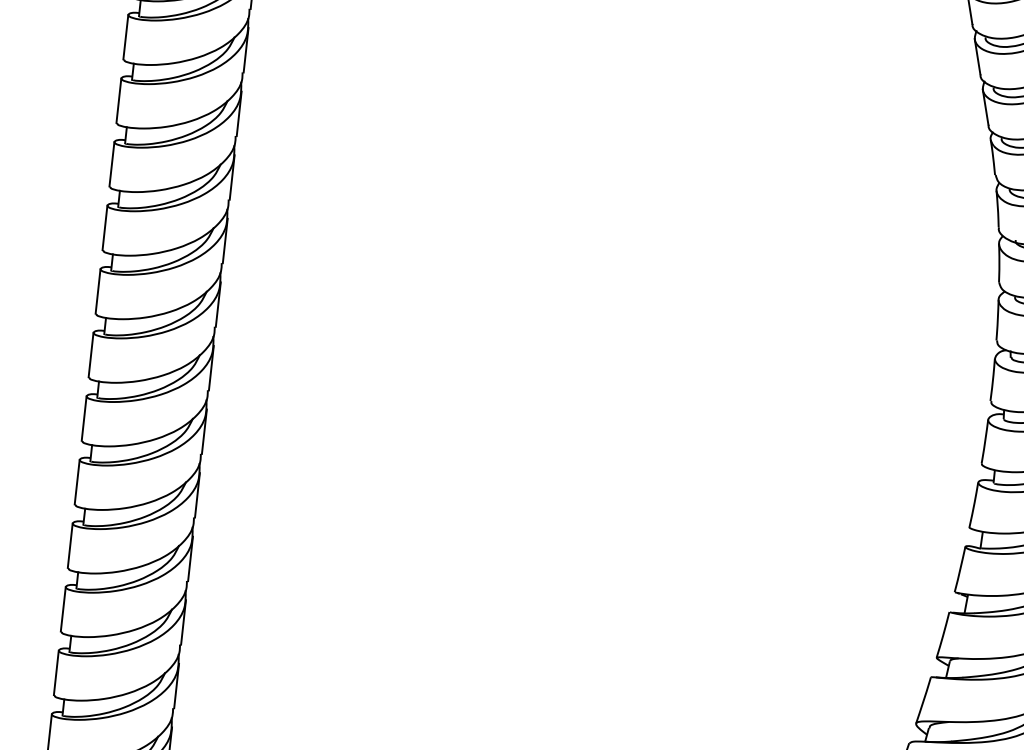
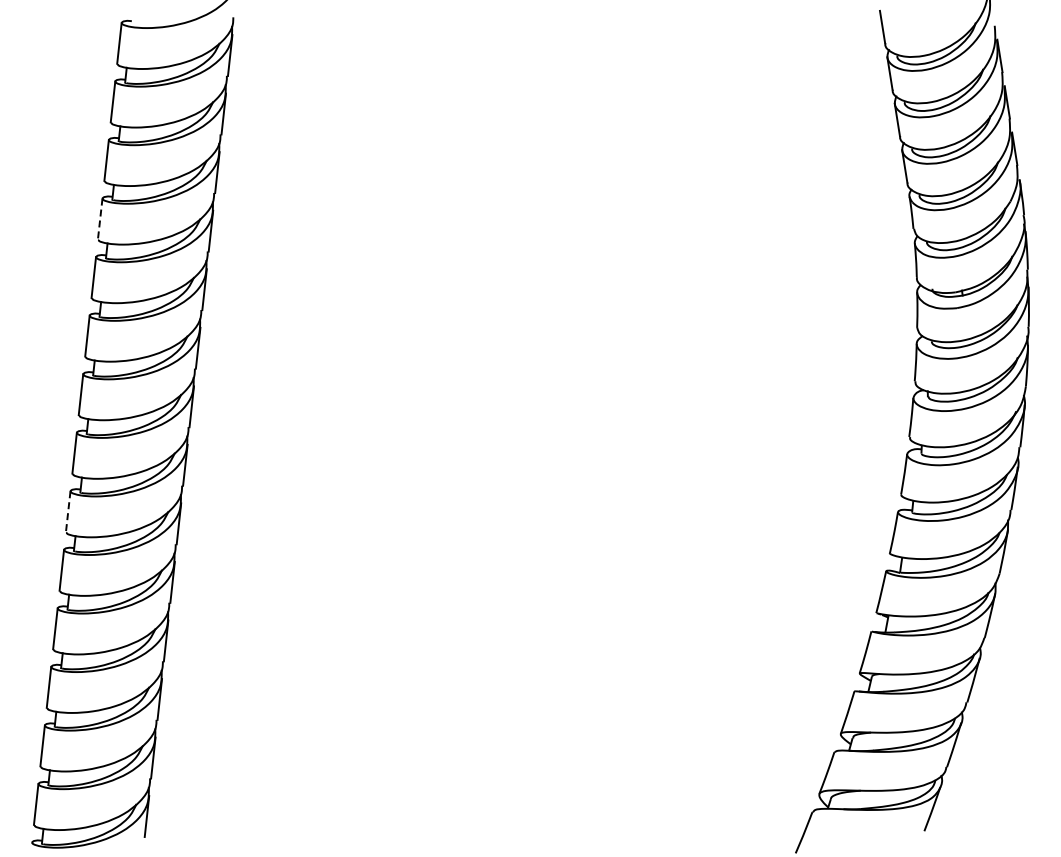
line: (112, 164) -> (100, 219), solid -> dashed
line: (77, 481) -> (68, 511), solid -> dashed

